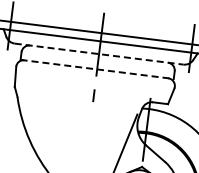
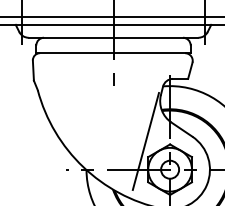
line: (99, 53) -> (113, 37), dashed -> solid
line: (98, 69) -> (114, 53), dashed -> solid

